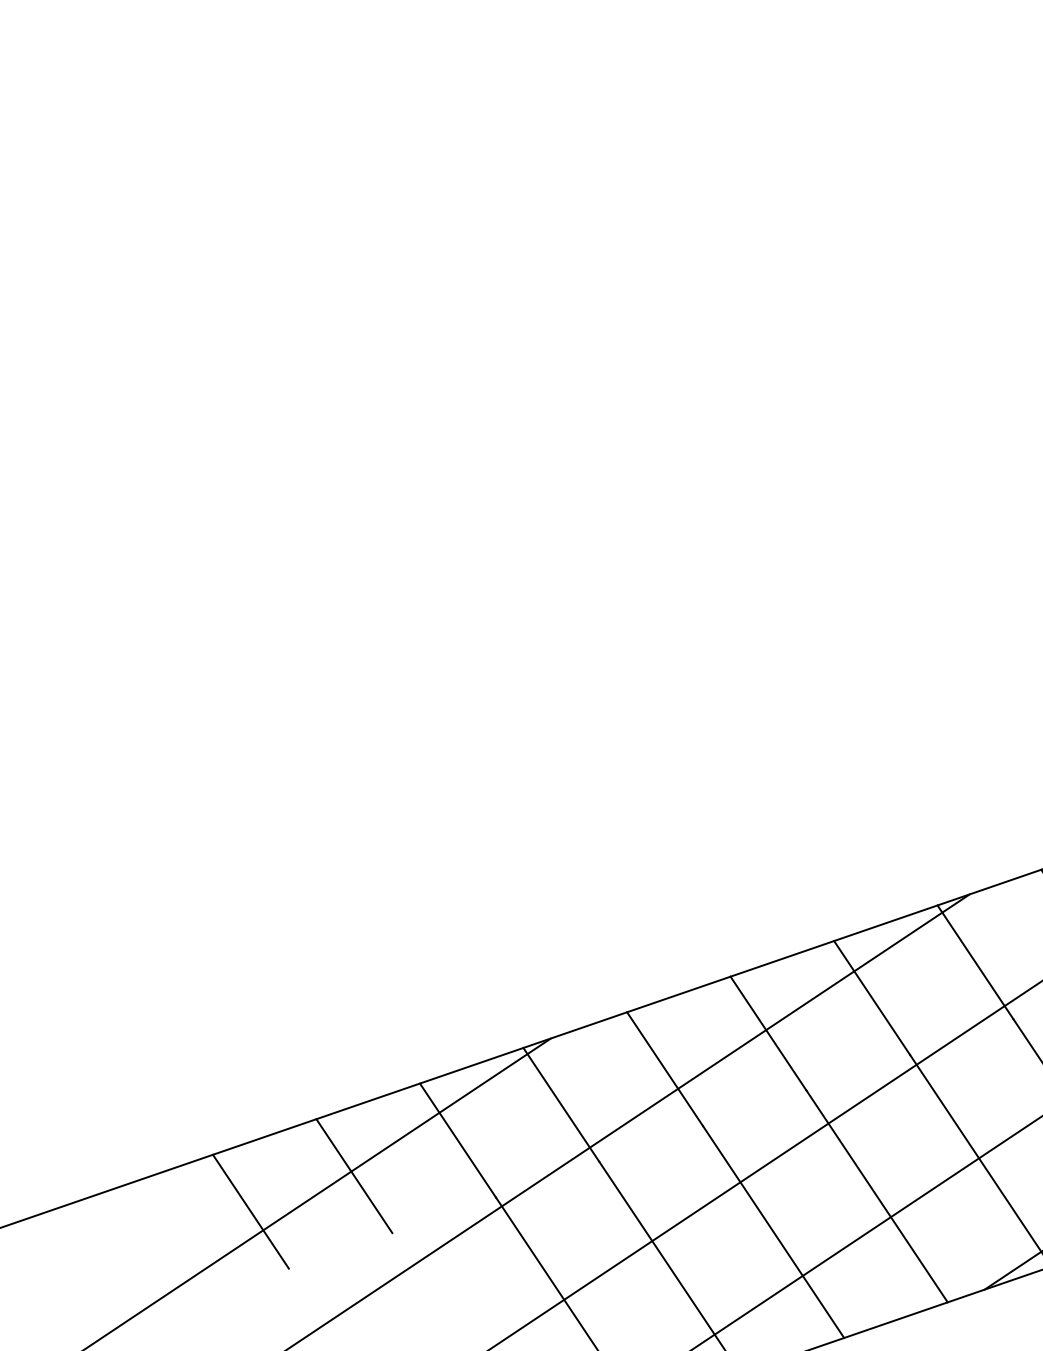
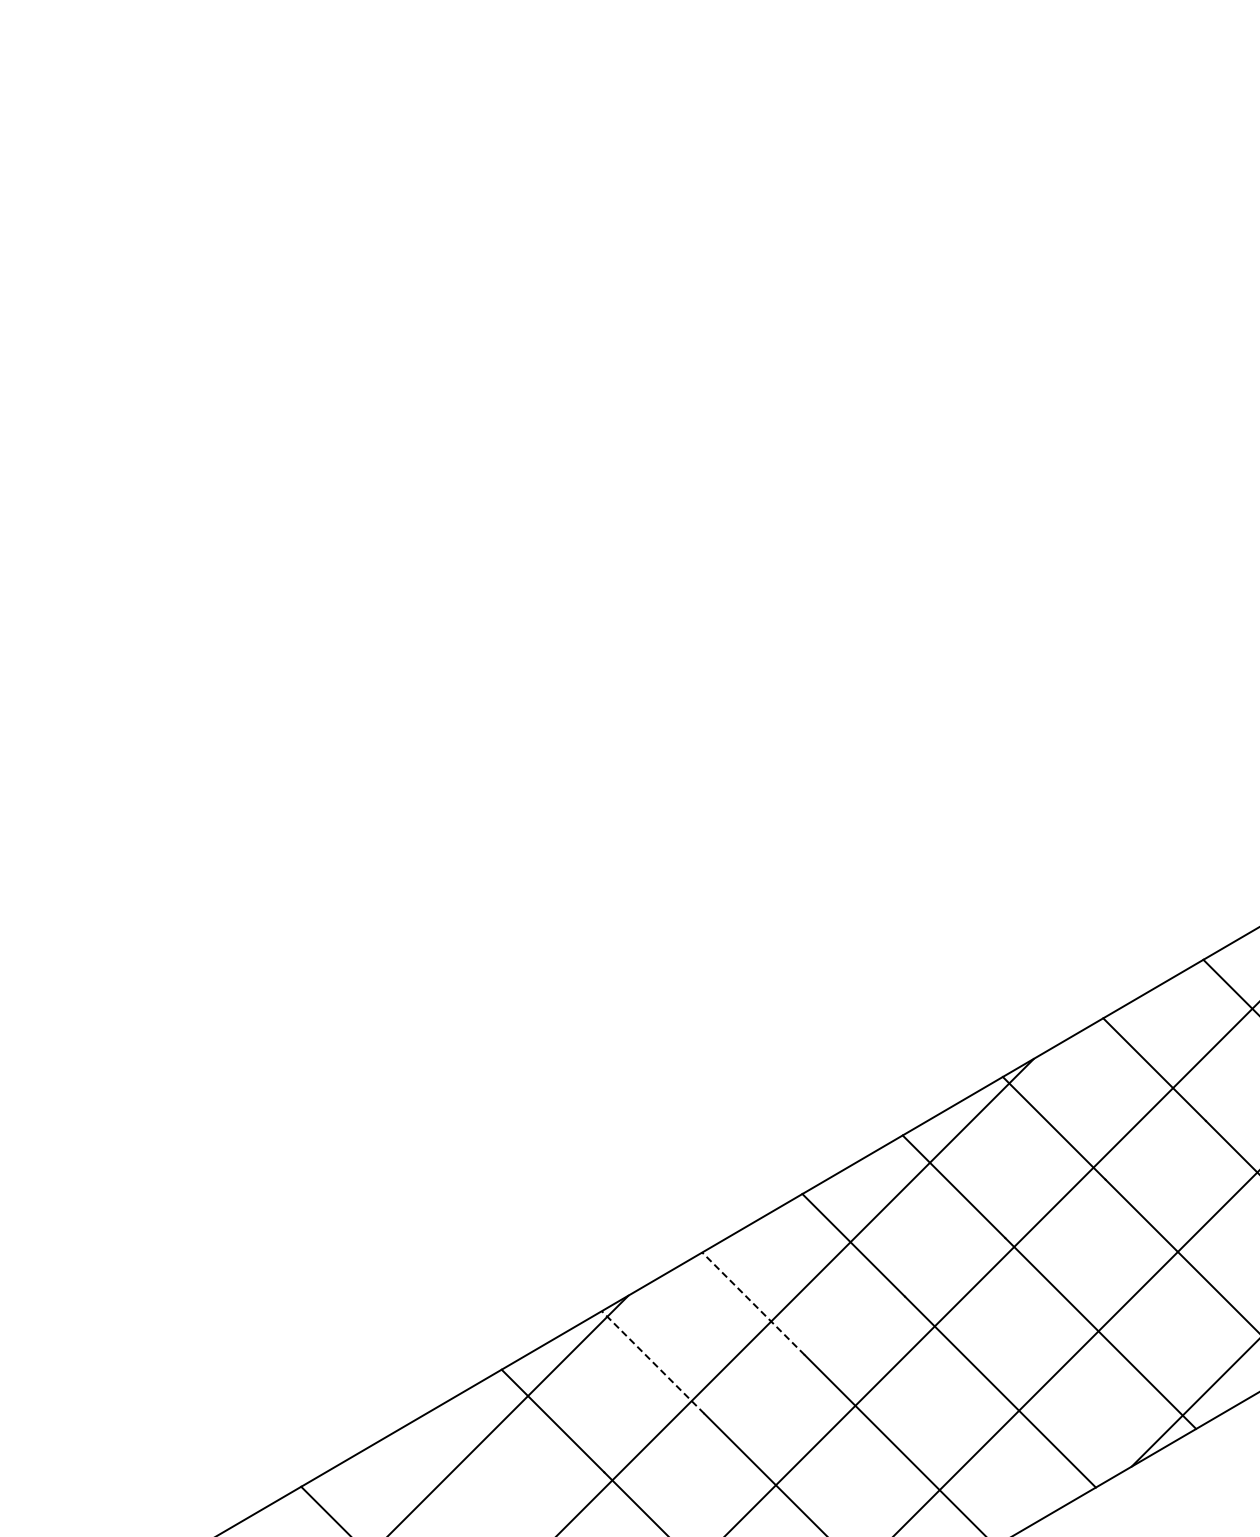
line: (665, 1068) -> (753, 1303), solid -> dashed
line: (561, 1104) -> (653, 1362), solid -> dashed
line: (354, 1176) -> (452, 1479), removed

